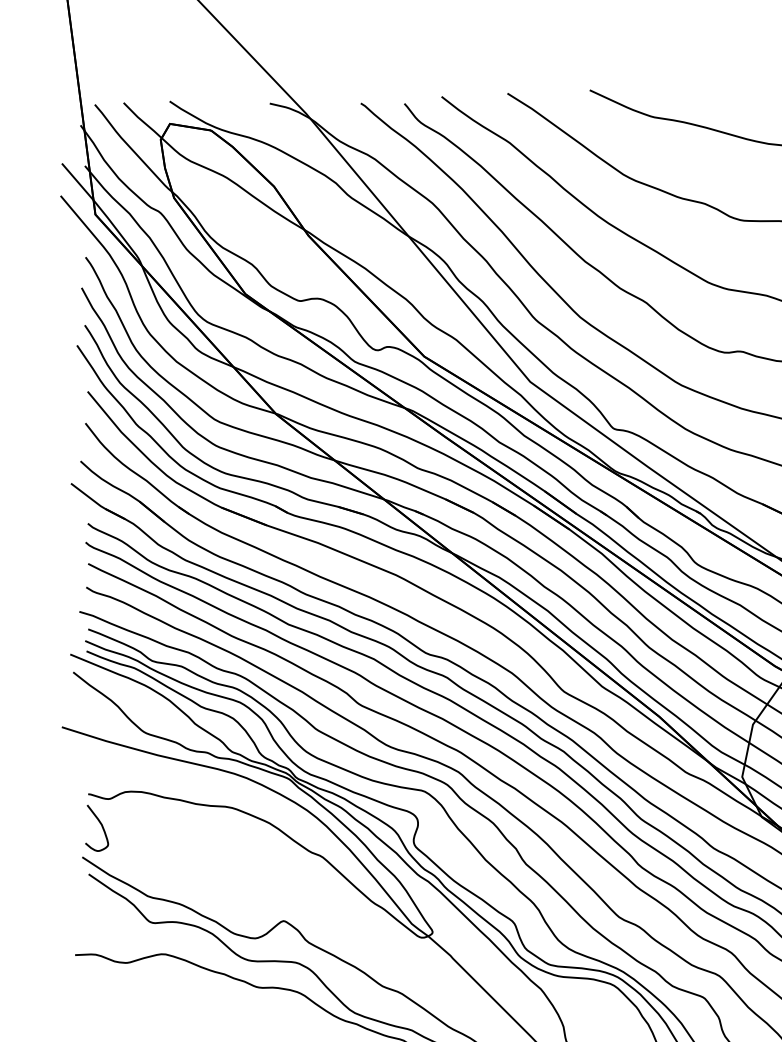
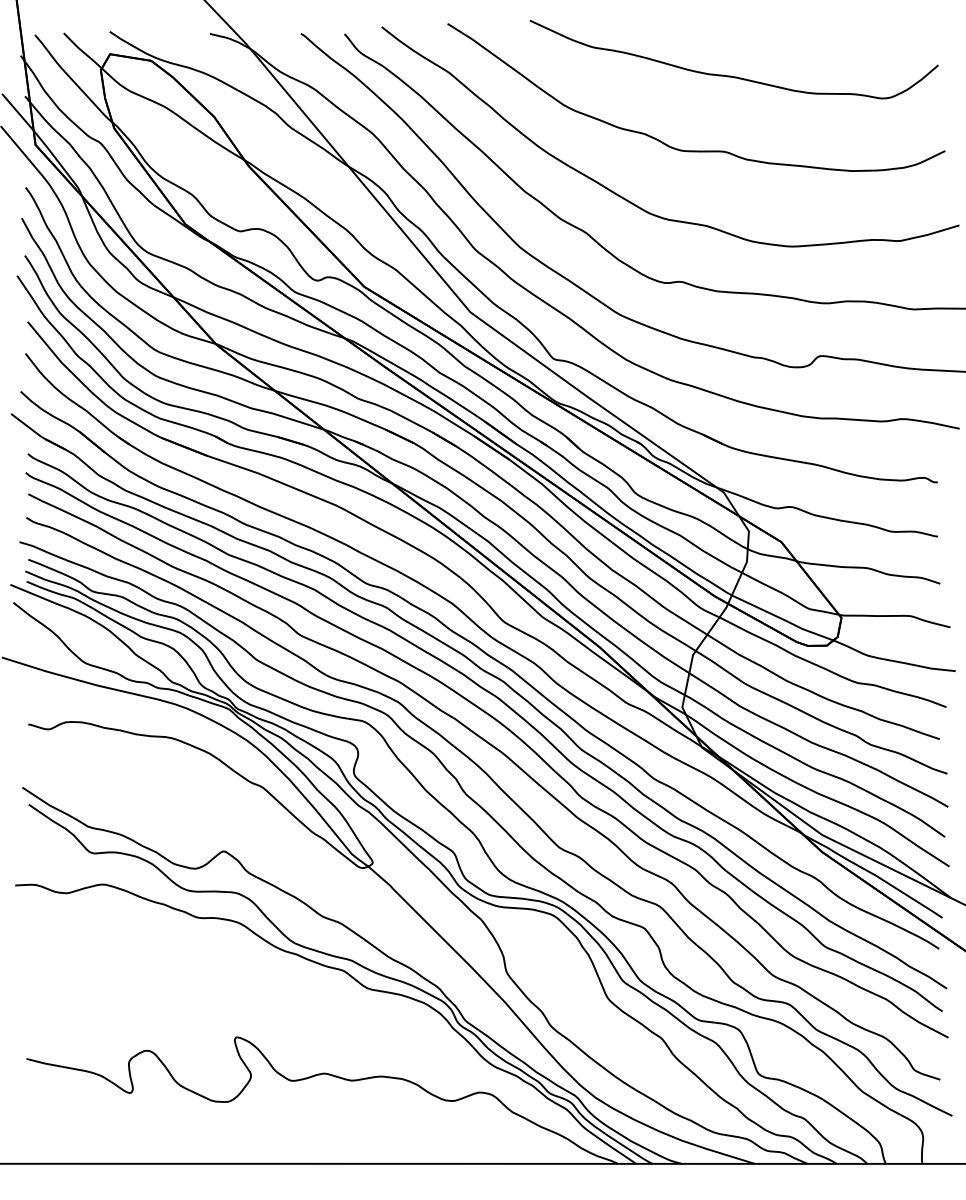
curve: (101, 827) -> (41, 757), removed

